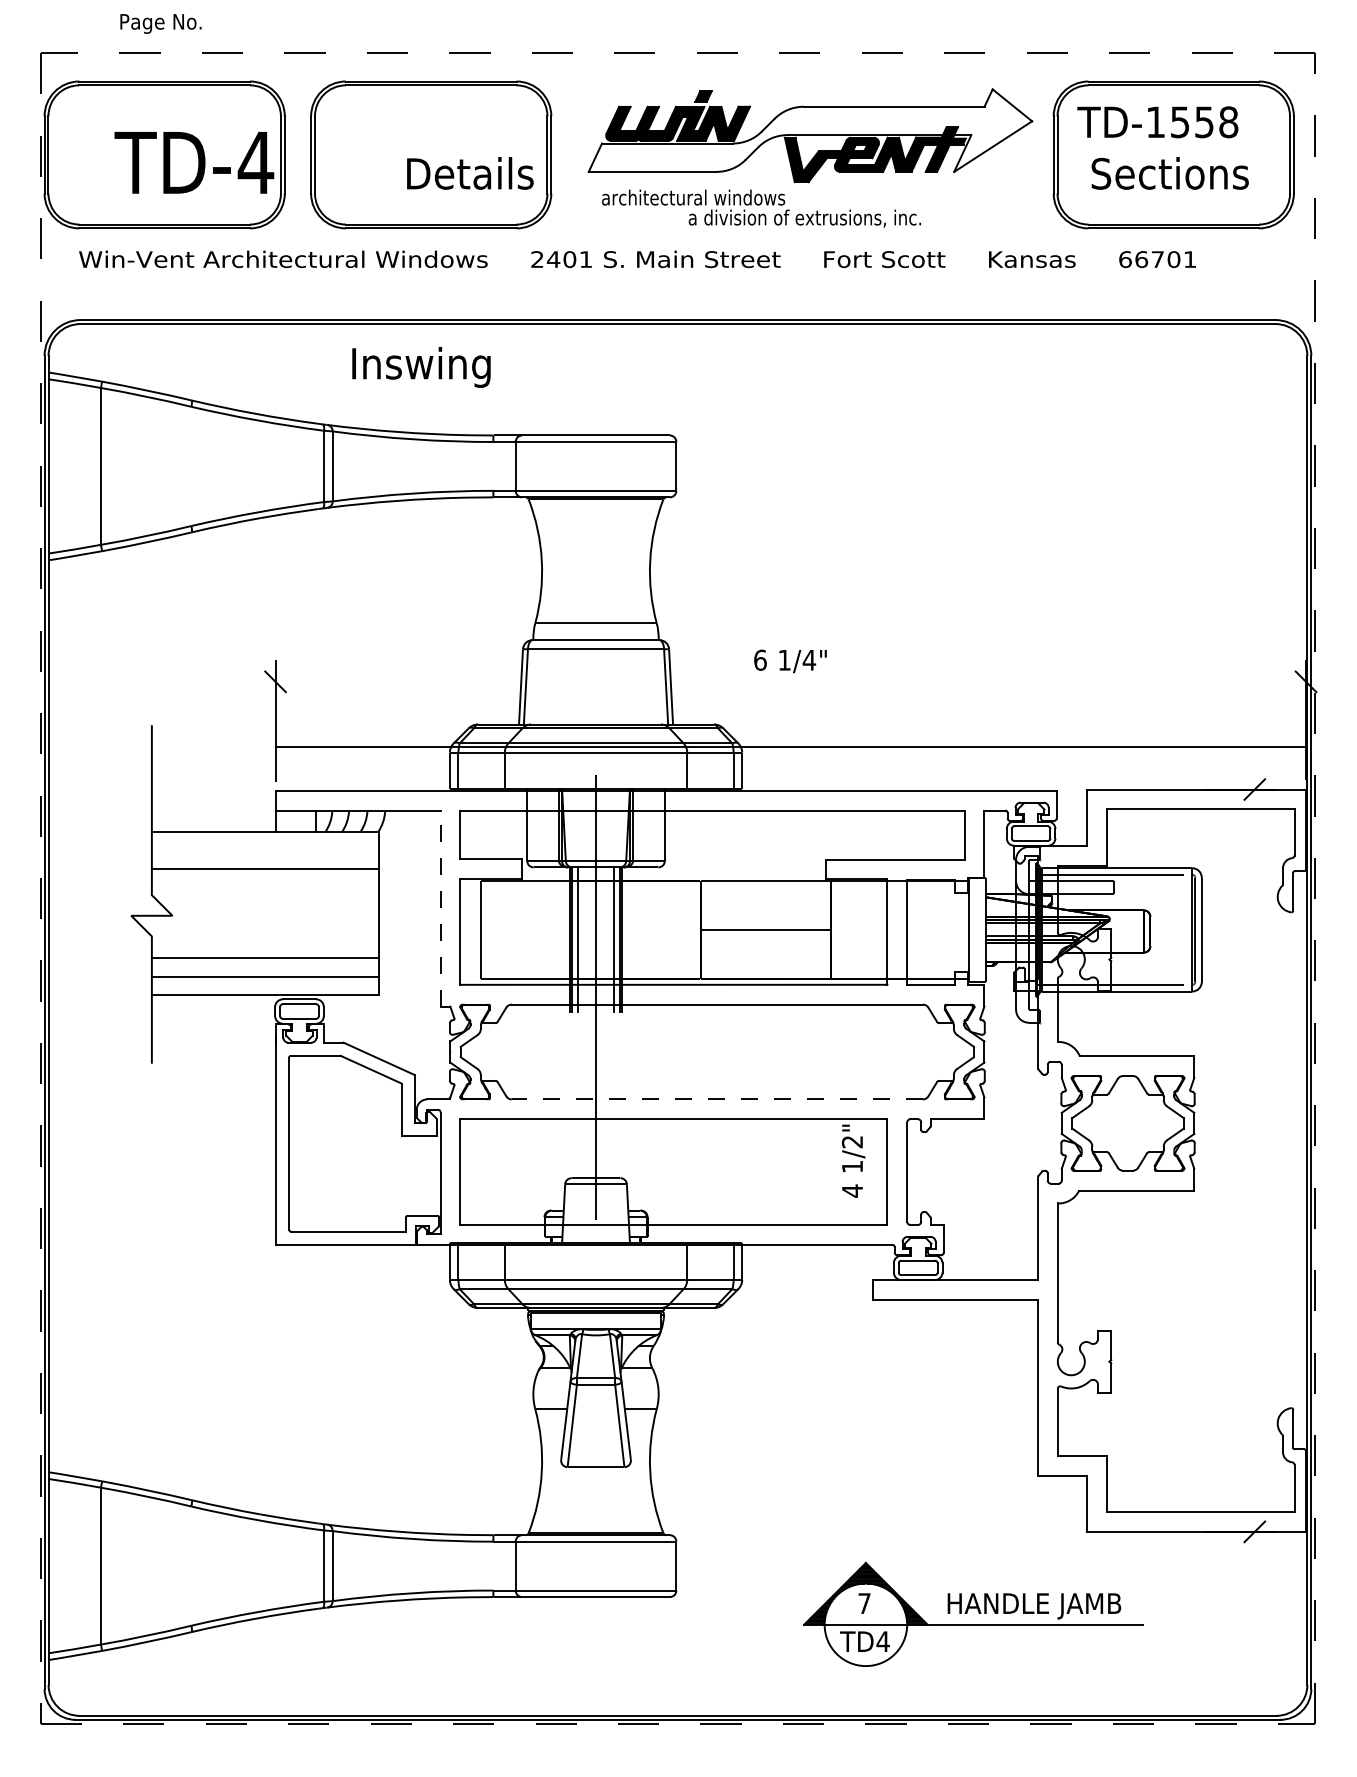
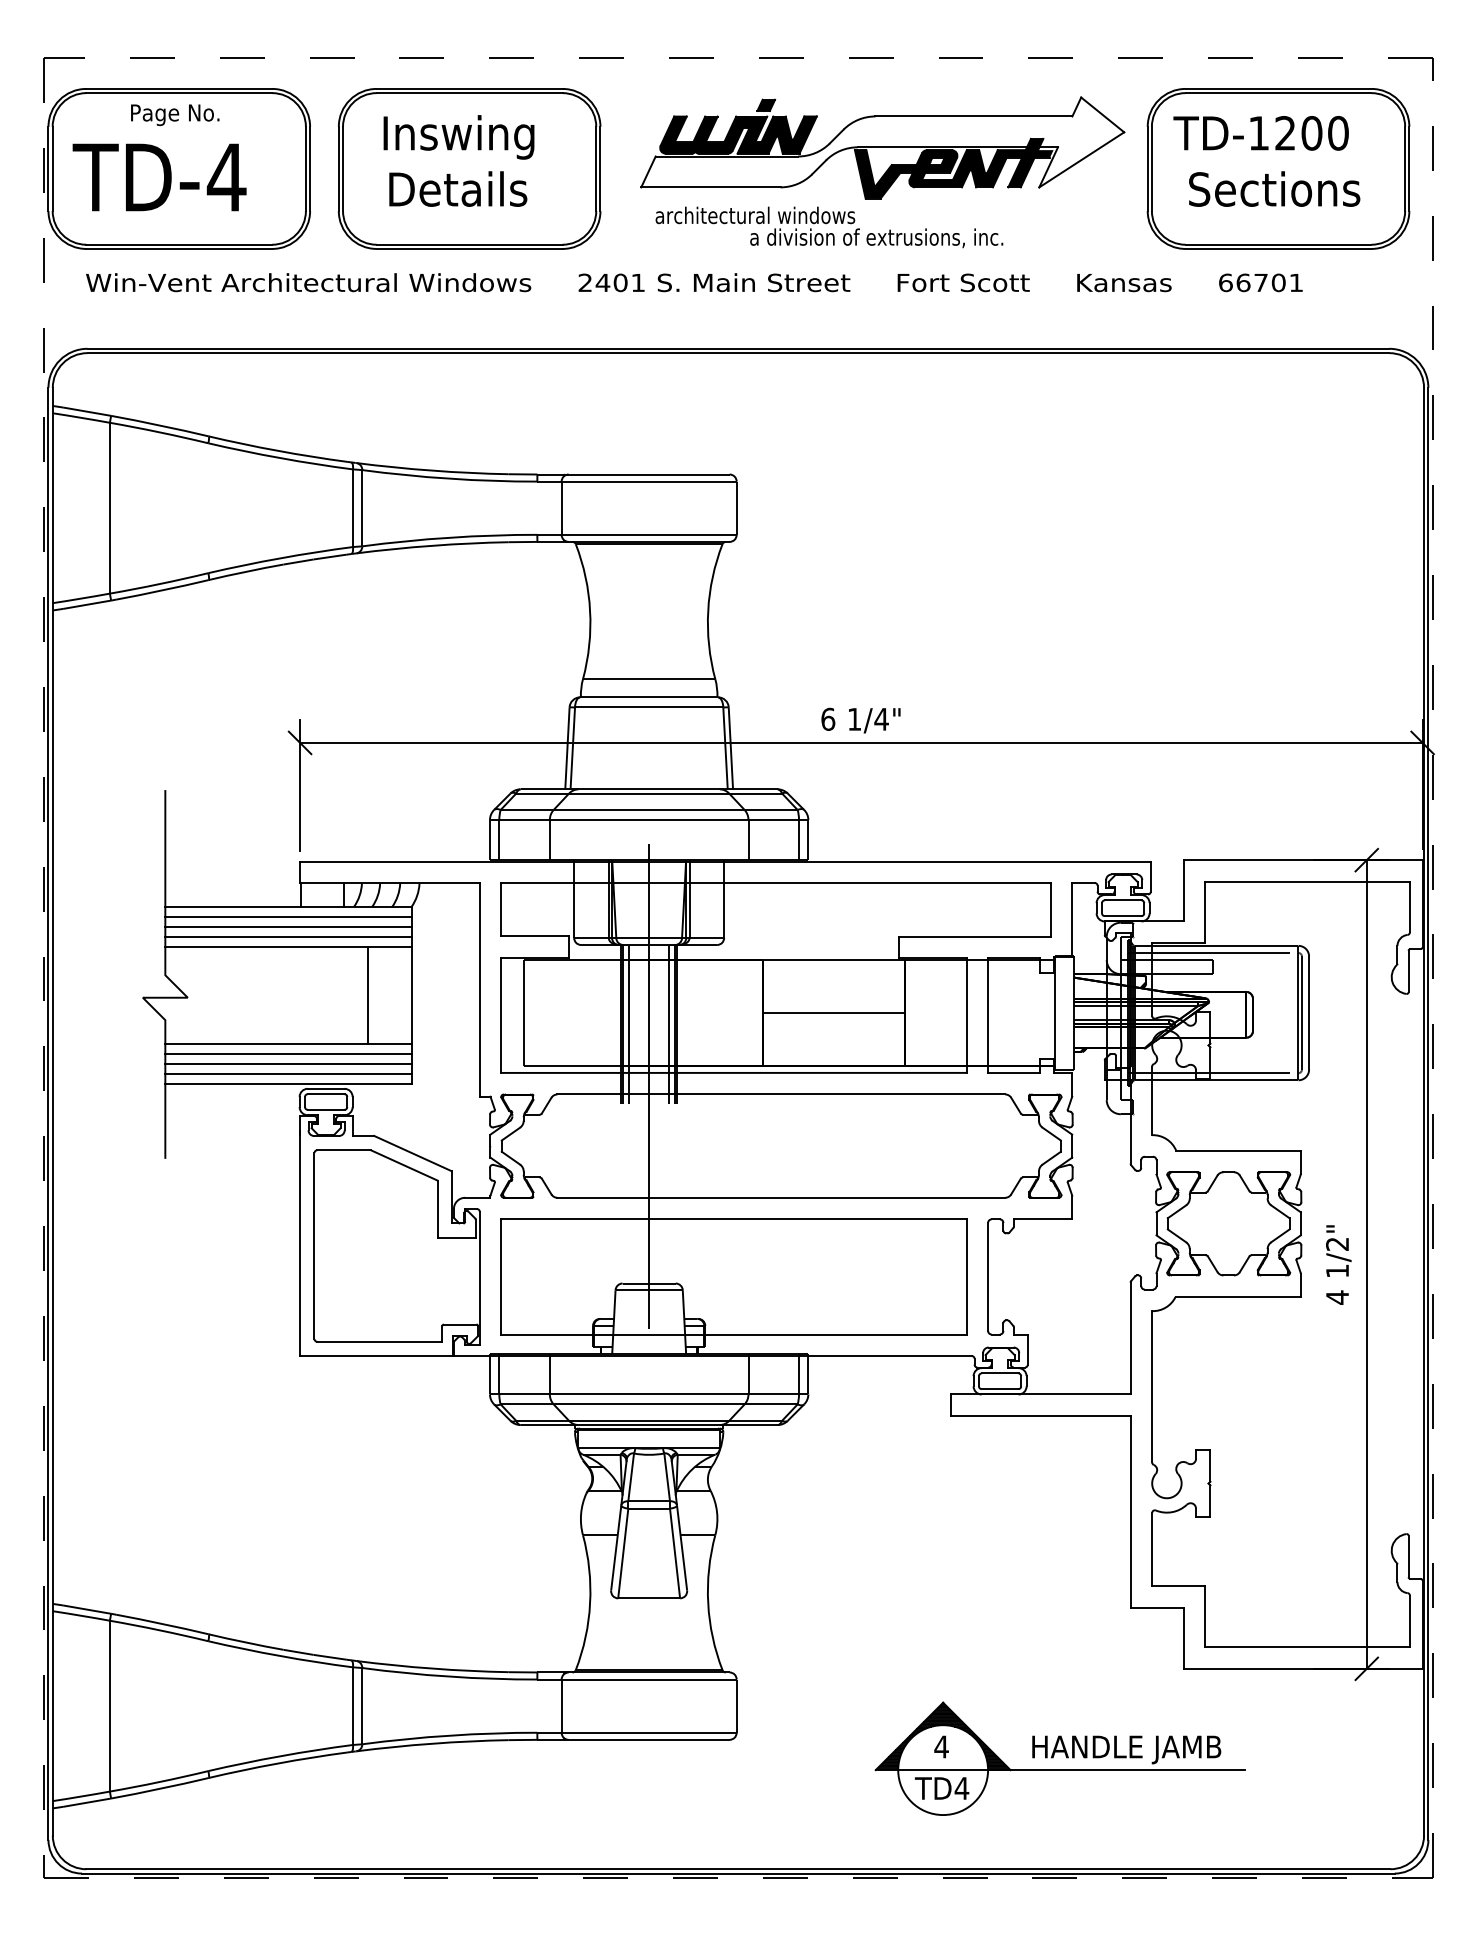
text: (161, 24) -> (175, 115), moved
text: (1204, 122) -> (1311, 133), TD-1558 -> TD-1200
text: (194, 162) -> (159, 177), moved
text: (470, 172) -> (458, 188), moved
text: (421, 367) -> (458, 137), moved
line: (790, 746) -> (861, 742), moved
line: (264, 841) -> (288, 916), added
line: (264, 851) -> (288, 927), added
line: (264, 860) -> (288, 937), added
line: (440, 909) -> (479, 990), dashed -> solid
line: (337, 913) -> (367, 995), added
line: (264, 967) -> (288, 1054), added
line: (264, 986) -> (288, 1074), added
line: (717, 1099) -> (781, 1197), dashed -> solid
text: (853, 1160) -> (1338, 1264), moved
line: (1254, 1160) -> (1366, 1264), added
text: (864, 1603) -> (941, 1746), 7 -> 4

